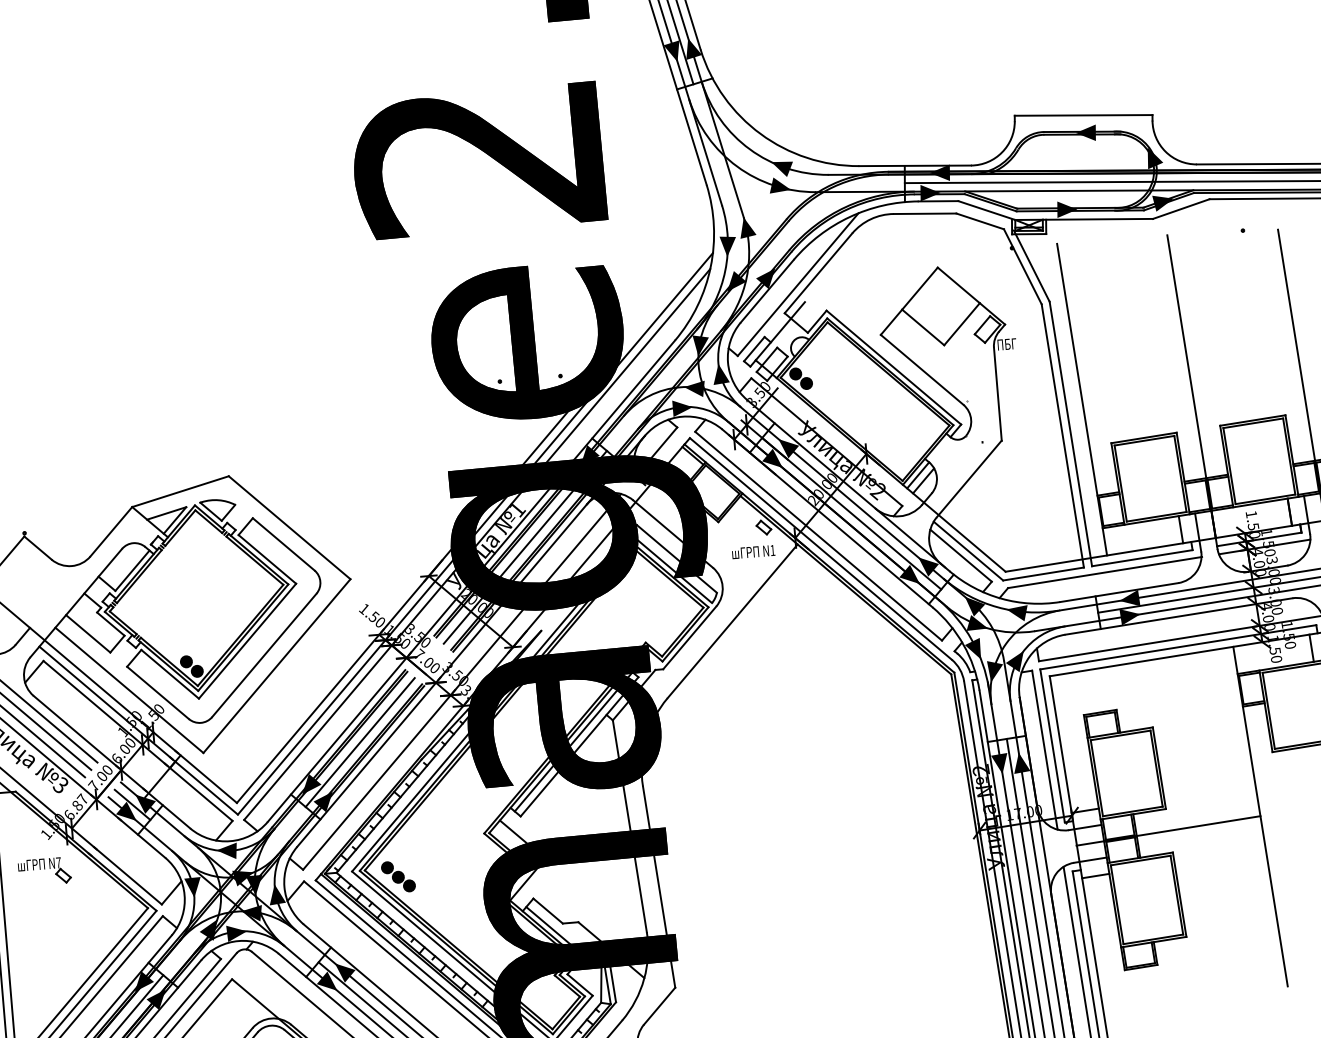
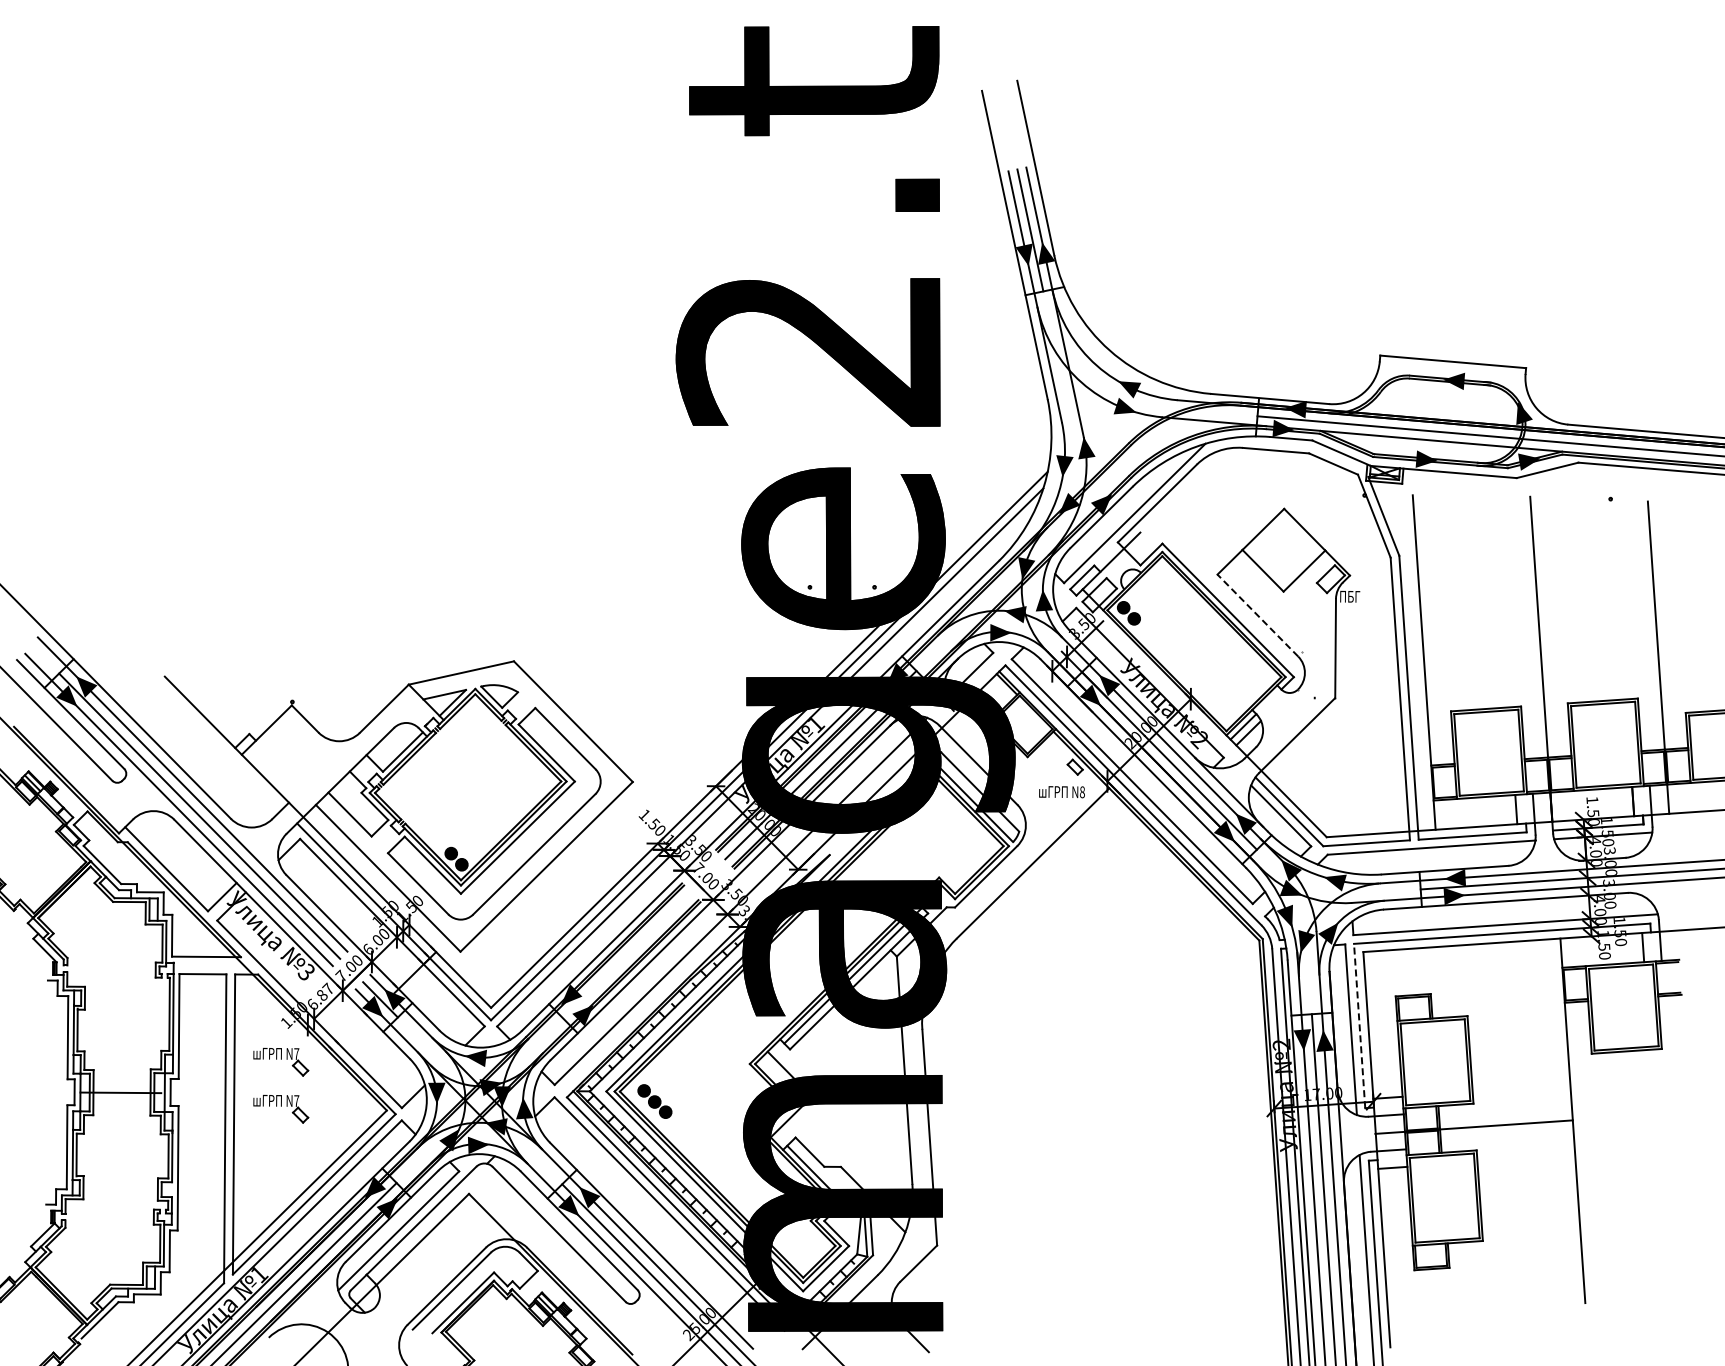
line: (921, 369) -> (1257, 615), solid -> dashed
text: (772, 550) -> (1082, 792), N1 -> N8
line: (360, 742) -> (627, 955), removed
line: (1052, 745) -> (1359, 1025), solid -> dashed
part: (49, 915) -> (281, 1108), added

